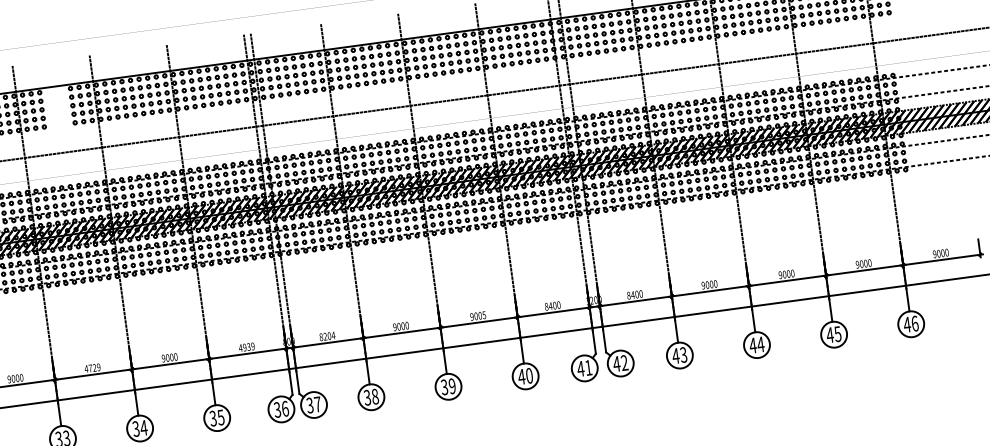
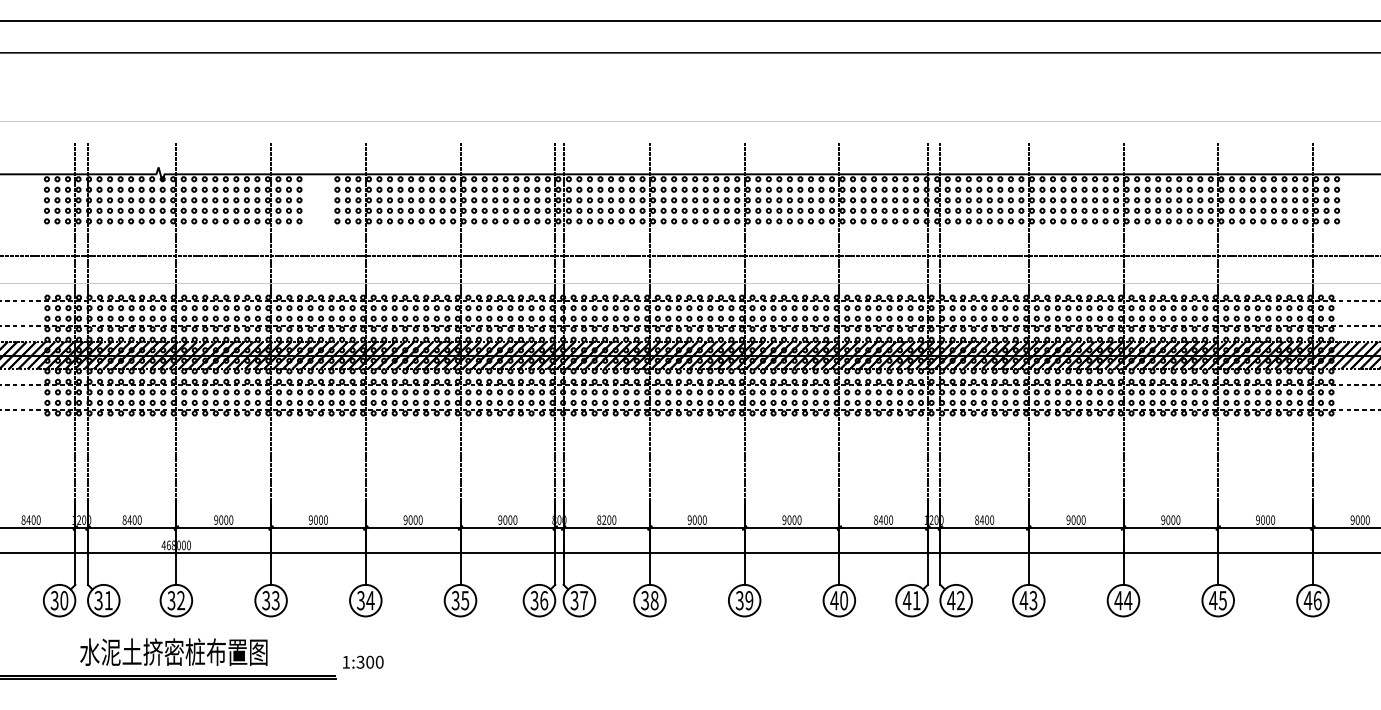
text: (484, 314) -> (799, 519), 9005 -> 9000
text: (333, 335) -> (614, 519), 8204 -> 8200
text: (246, 346) -> (507, 519), 4939 -> 9000
text: (91, 367) -> (317, 519), 4729 -> 9000

